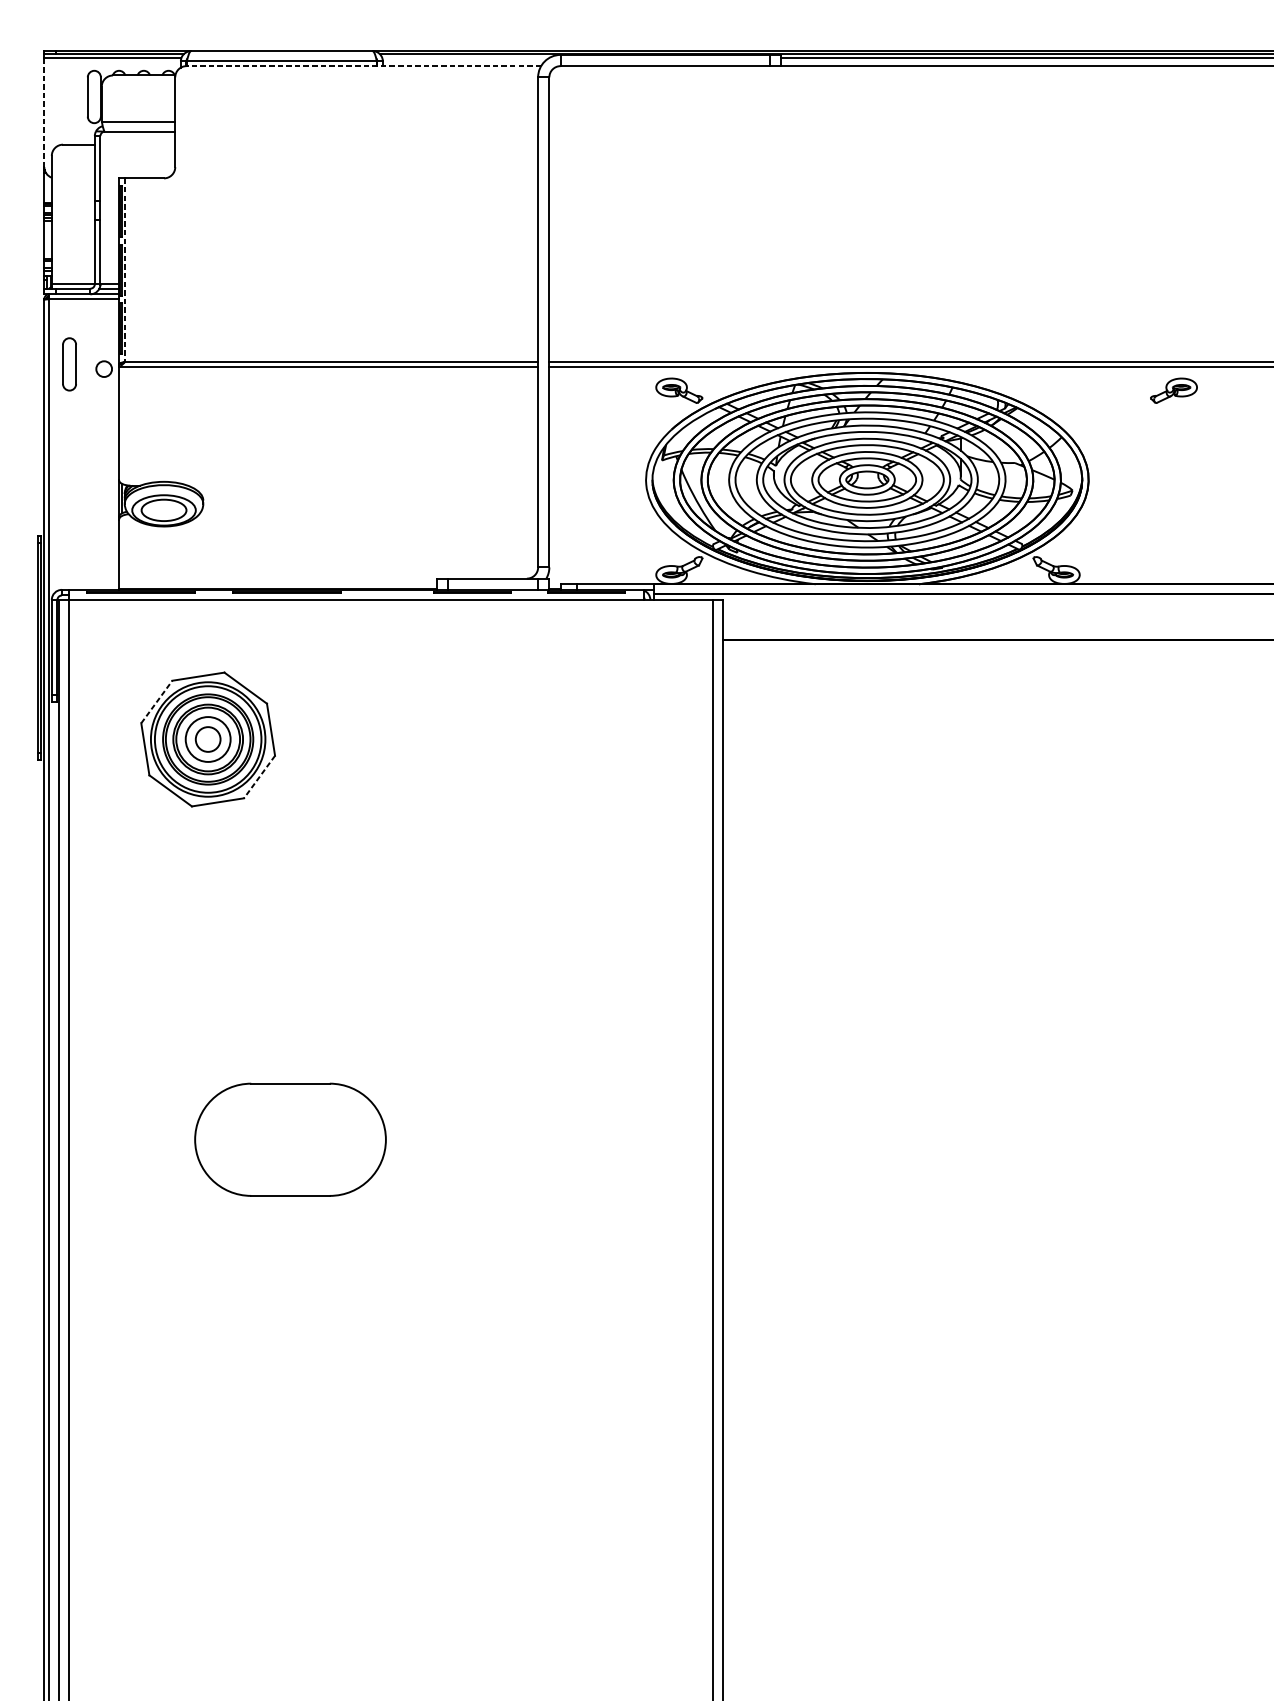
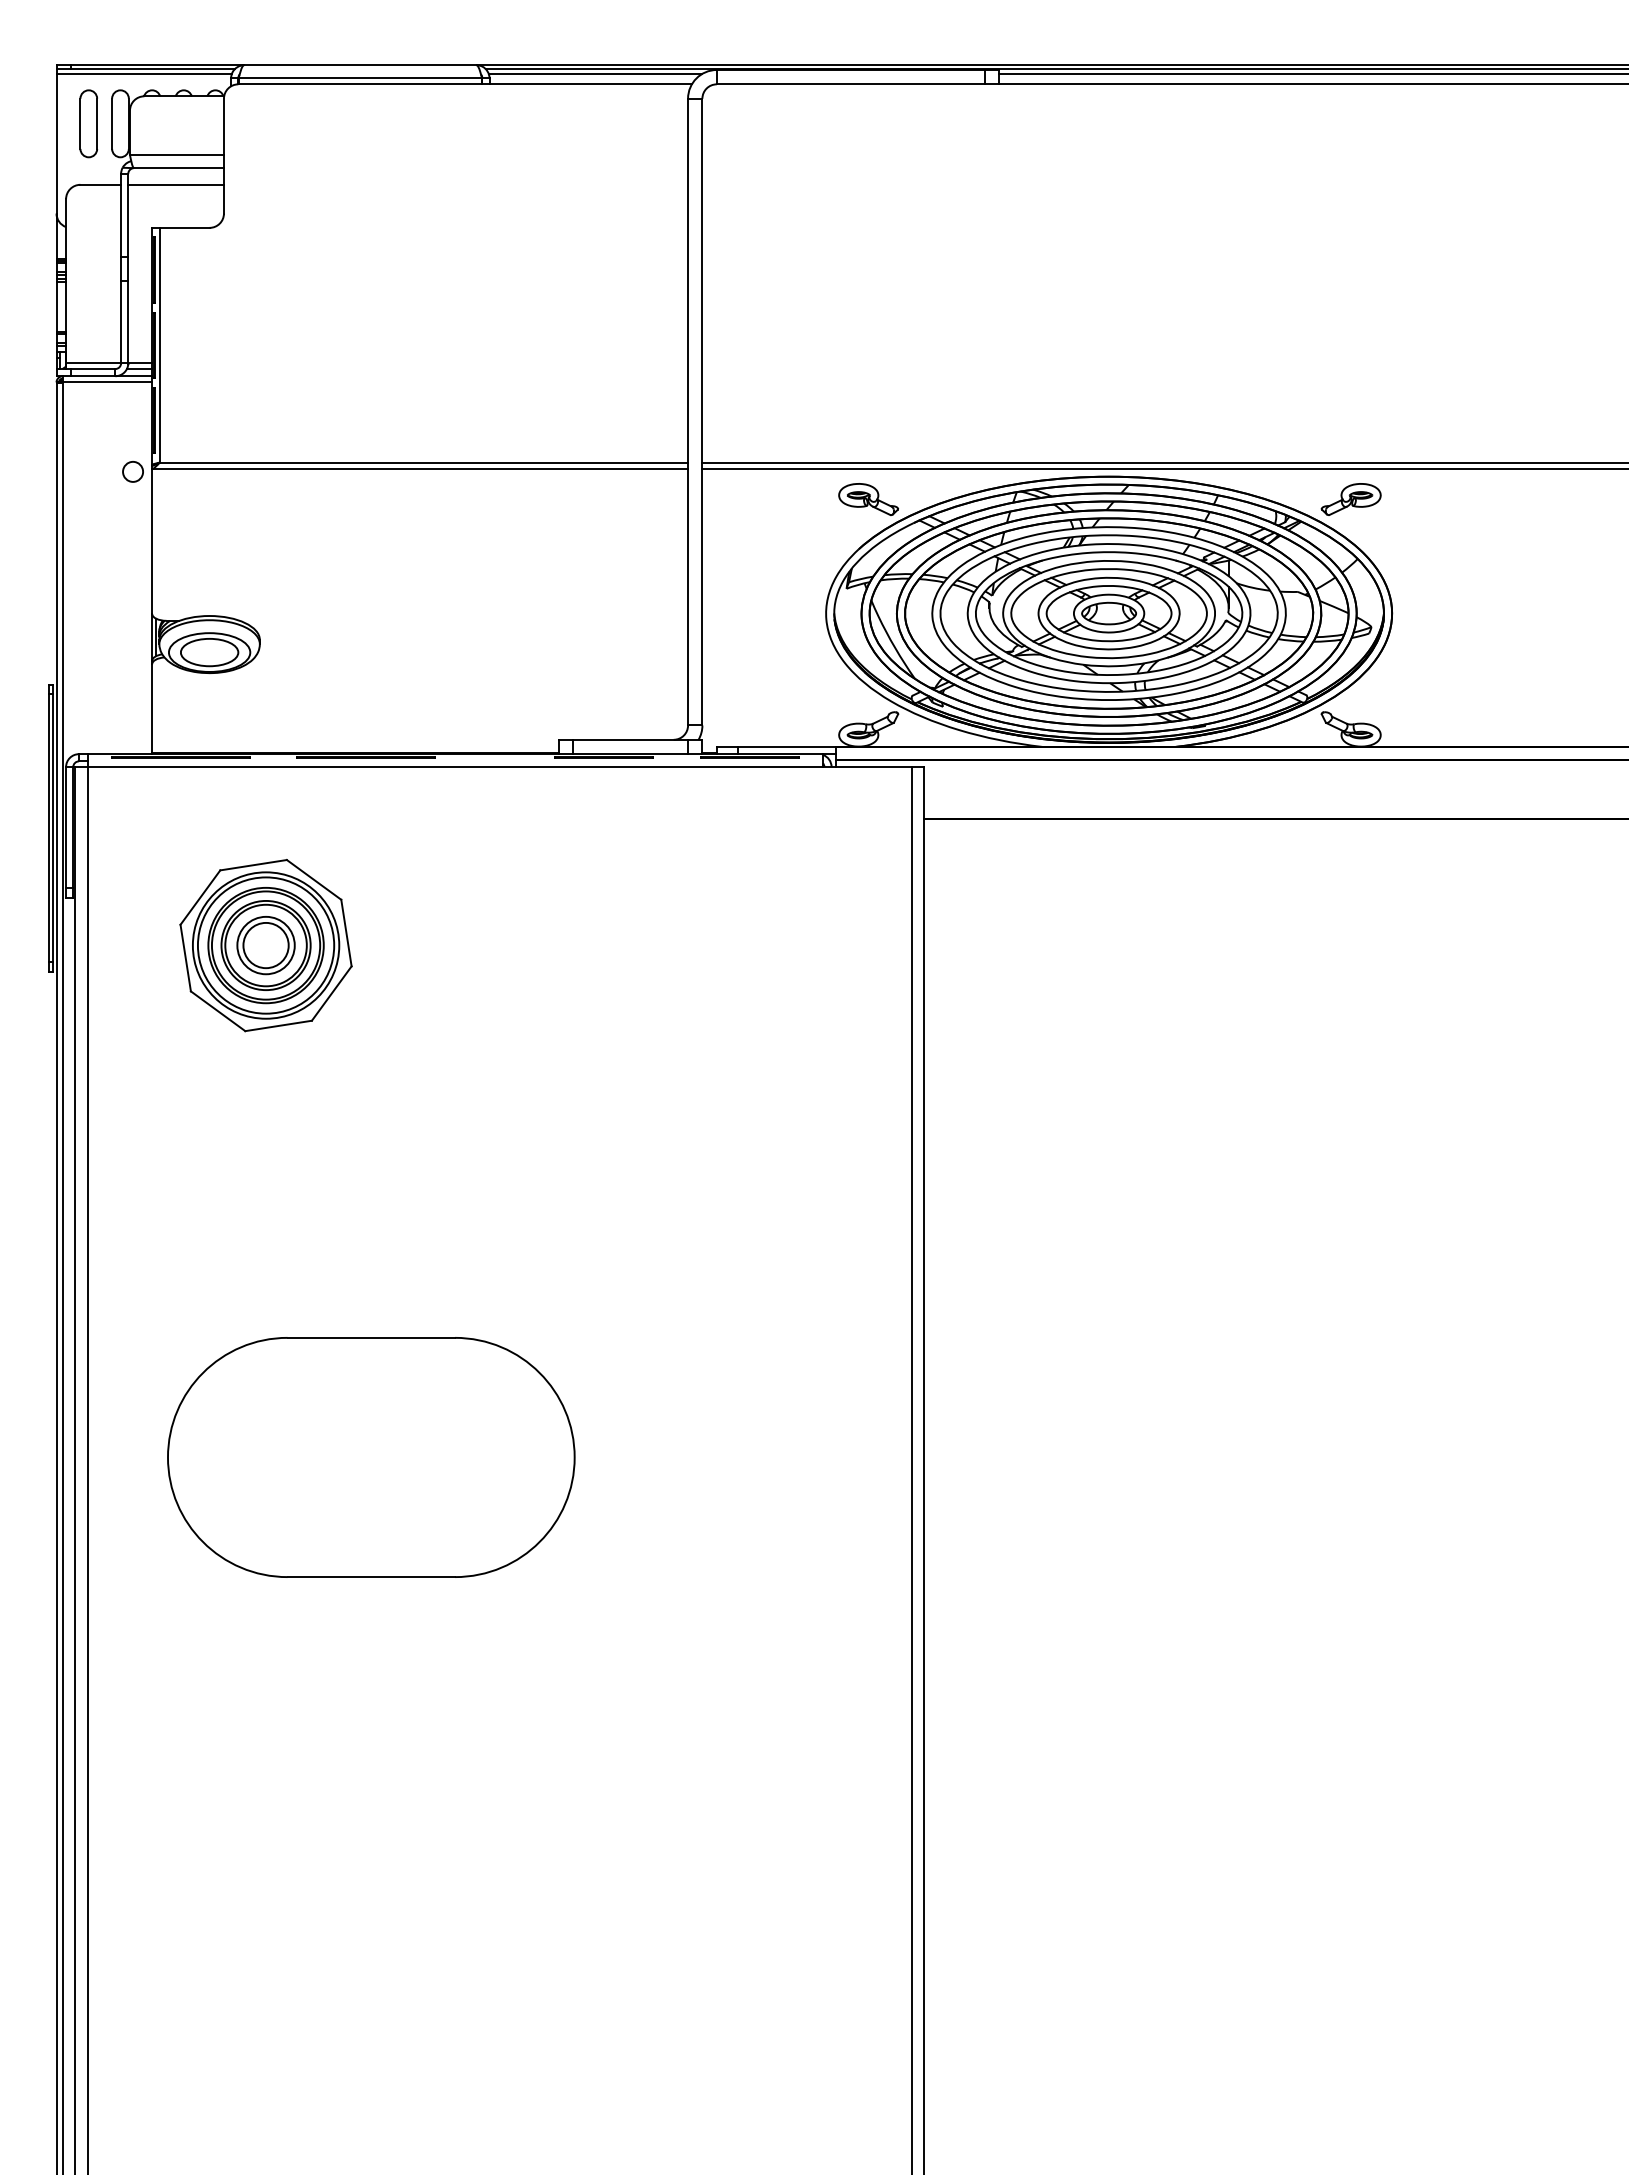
line: (464, 58) -> (594, 74), added
line: (364, 66) -> (465, 84), dashed -> solid
line: (44, 112) -> (56, 143), dashed -> solid
line: (137, 144) -> (175, 184), added
line: (124, 270) -> (159, 345), dashed -> solid
part: (69, 364) -> (88, 123), moved
part: (1173, 390) -> (1350, 499), moved
line: (156, 701) -> (200, 897), dashed -> solid
circle: (207, 739) -> (265, 945), size x1.43
line: (259, 777) -> (331, 993), dashed -> solid
part: (290, 1139) -> (371, 1457), size x1.67

